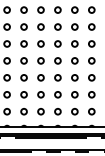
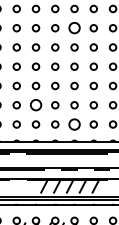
circle: (57, 27) -> (74, 28), size x1.6
circle: (23, 94) -> (35, 105), size x1.6
circle: (57, 111) -> (74, 124), size x1.6

